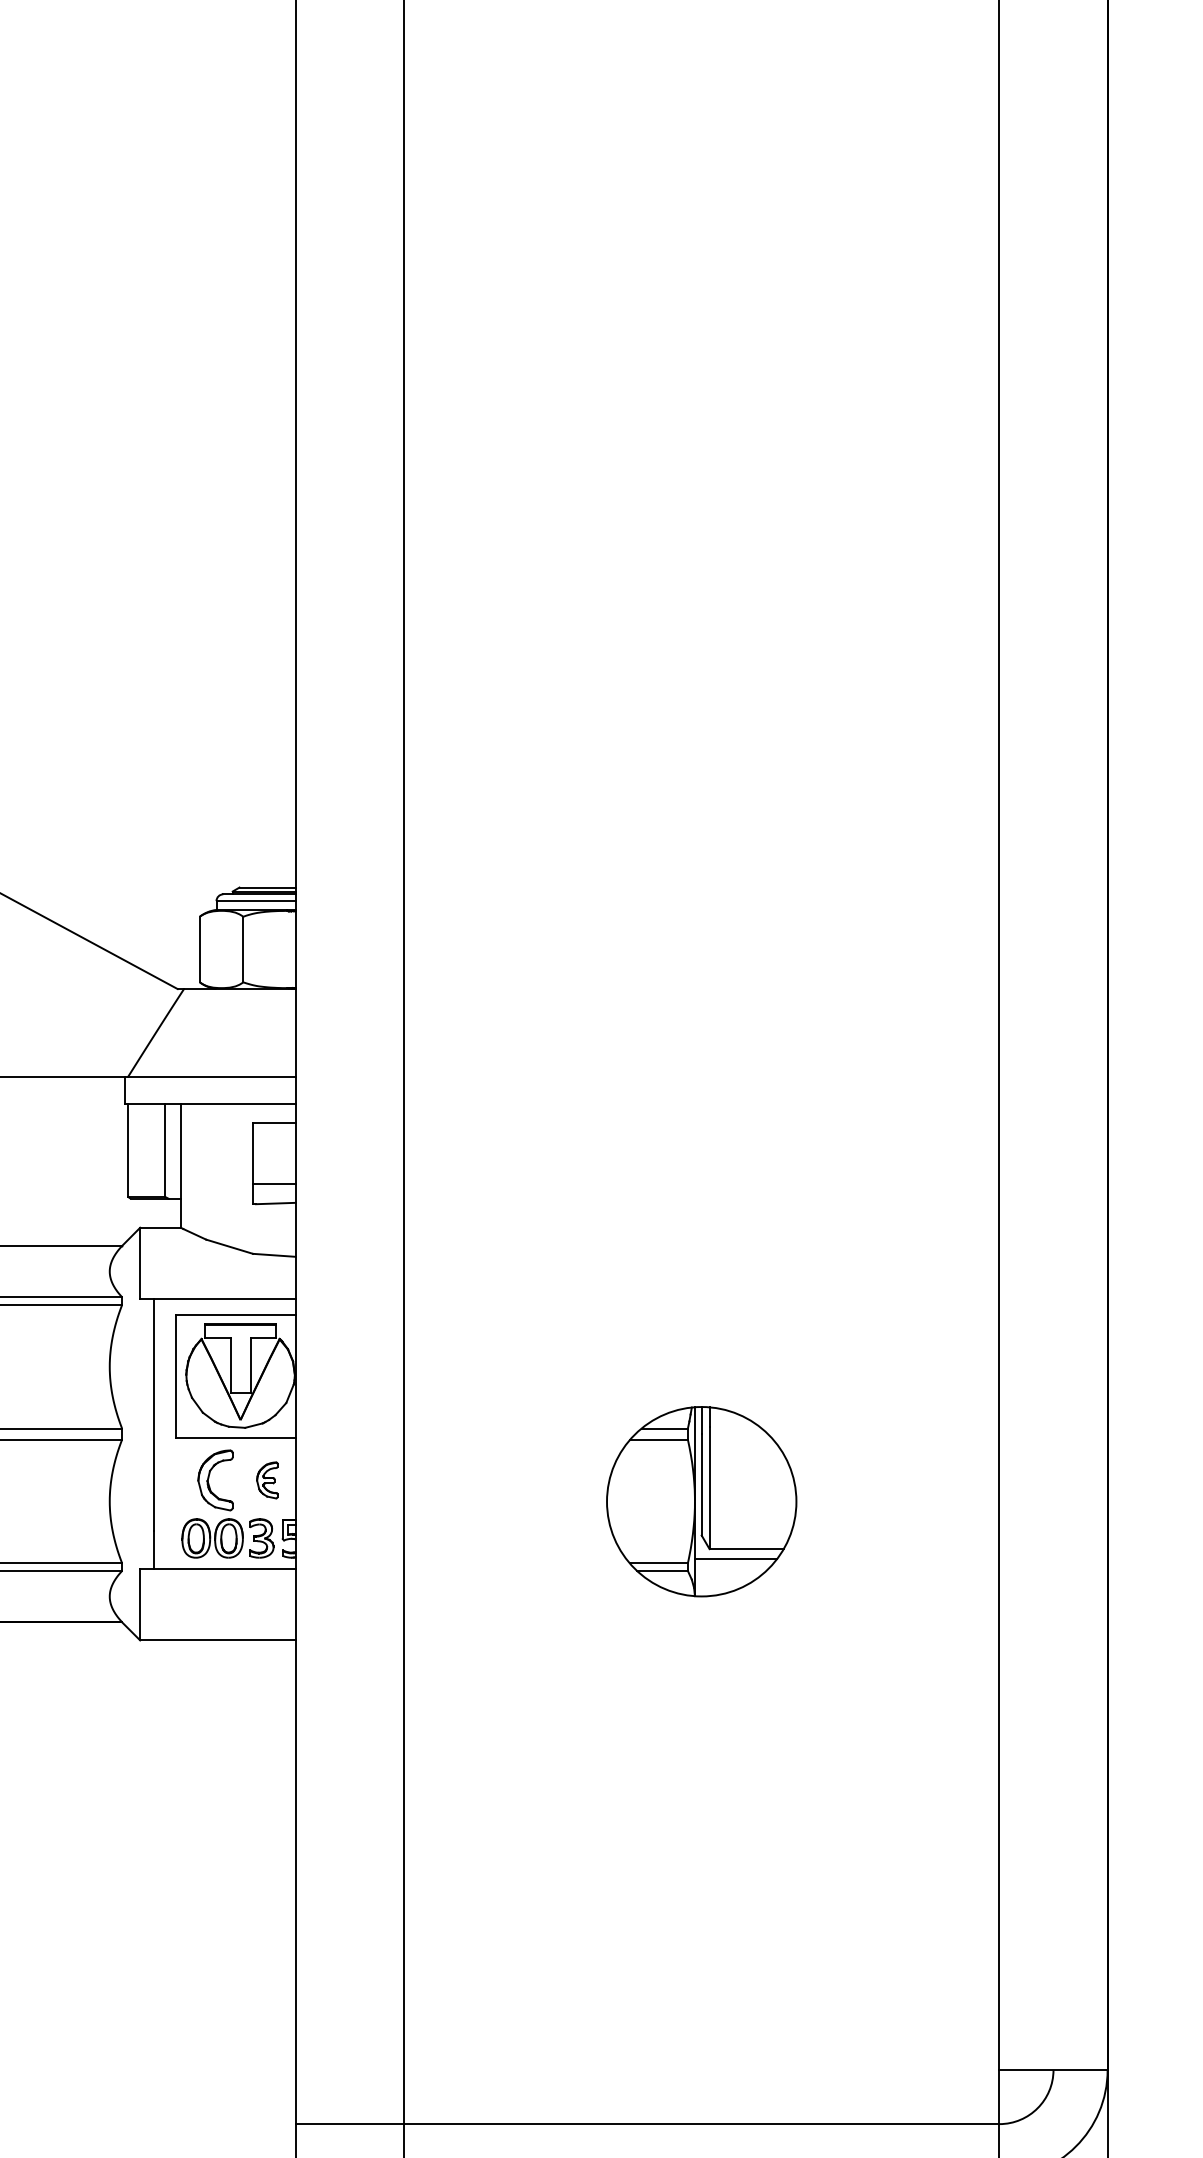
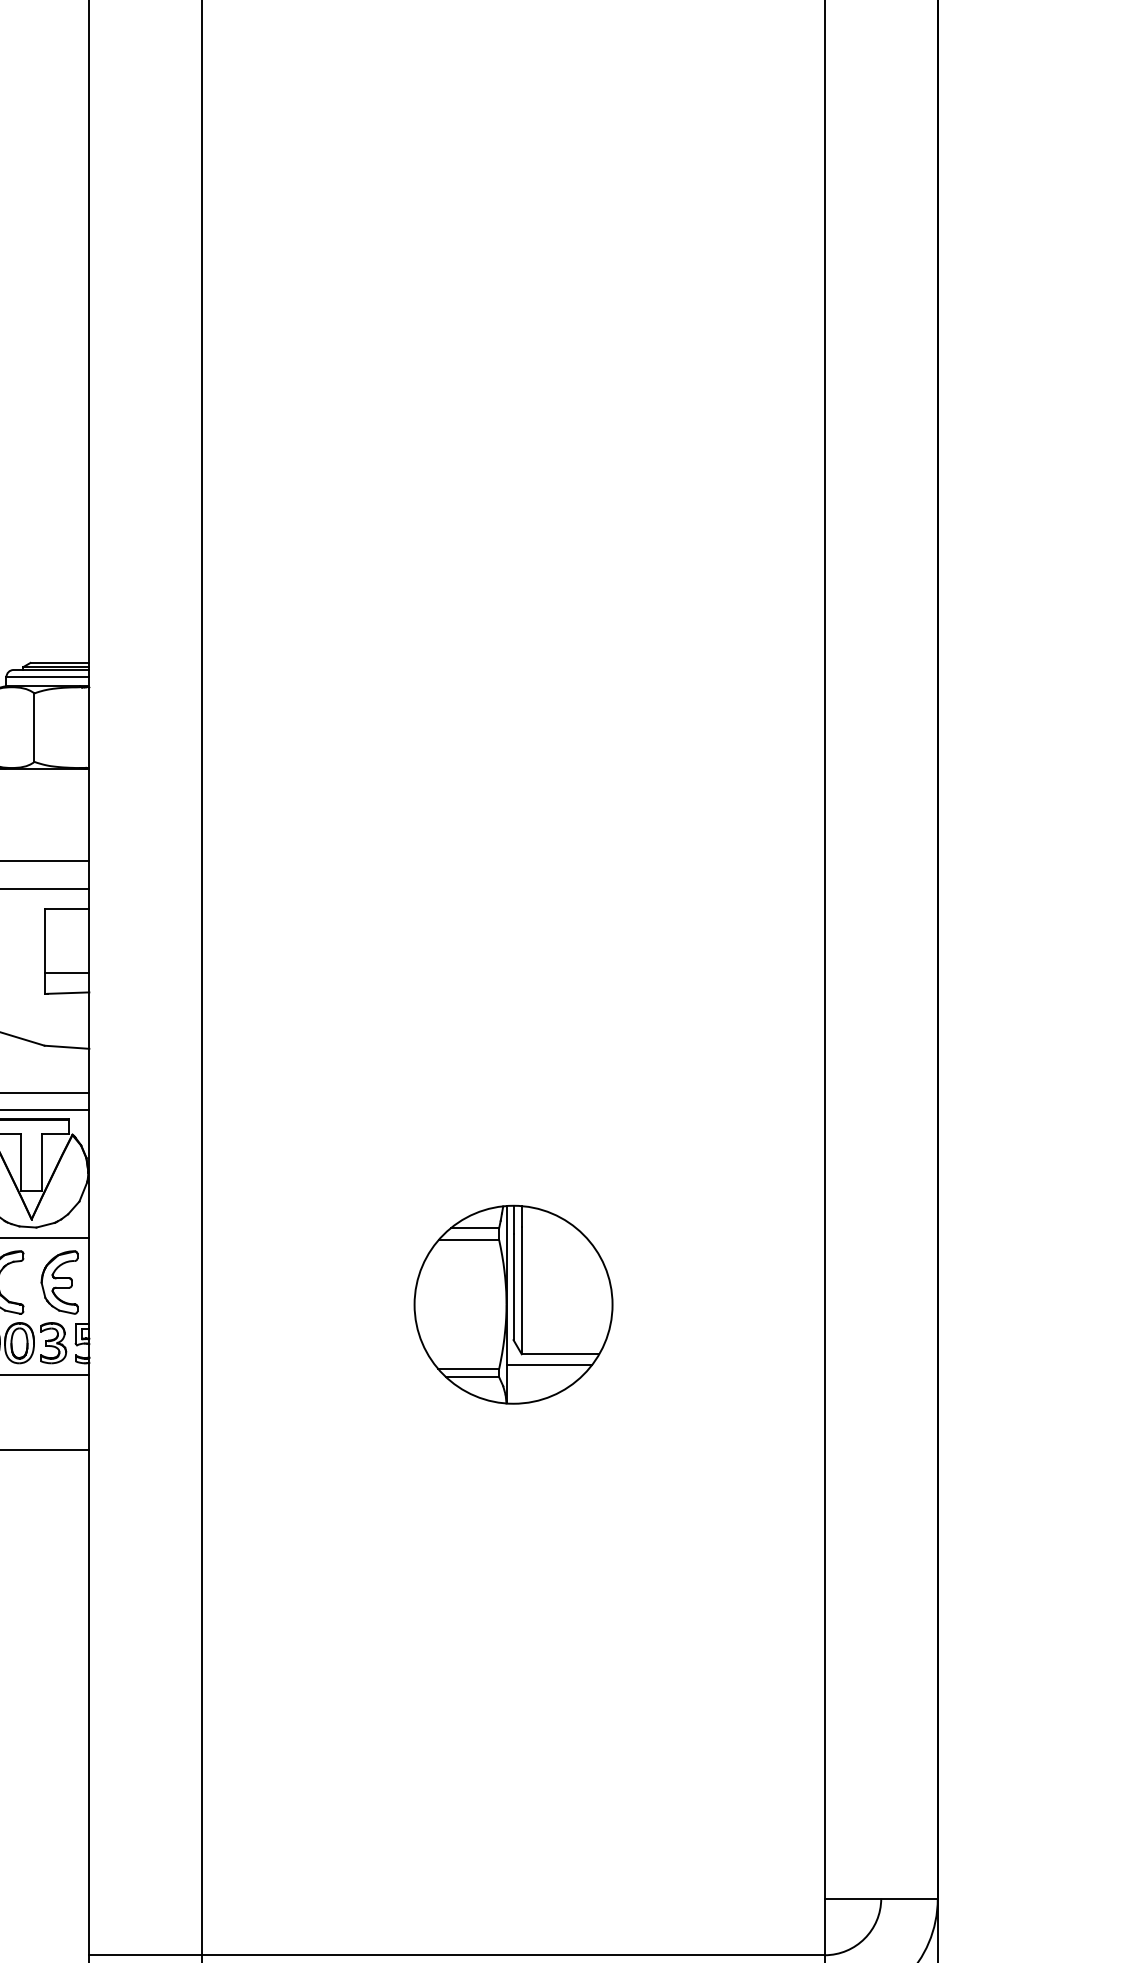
part: (267, 1480) -> (59, 1282), size x1.67

